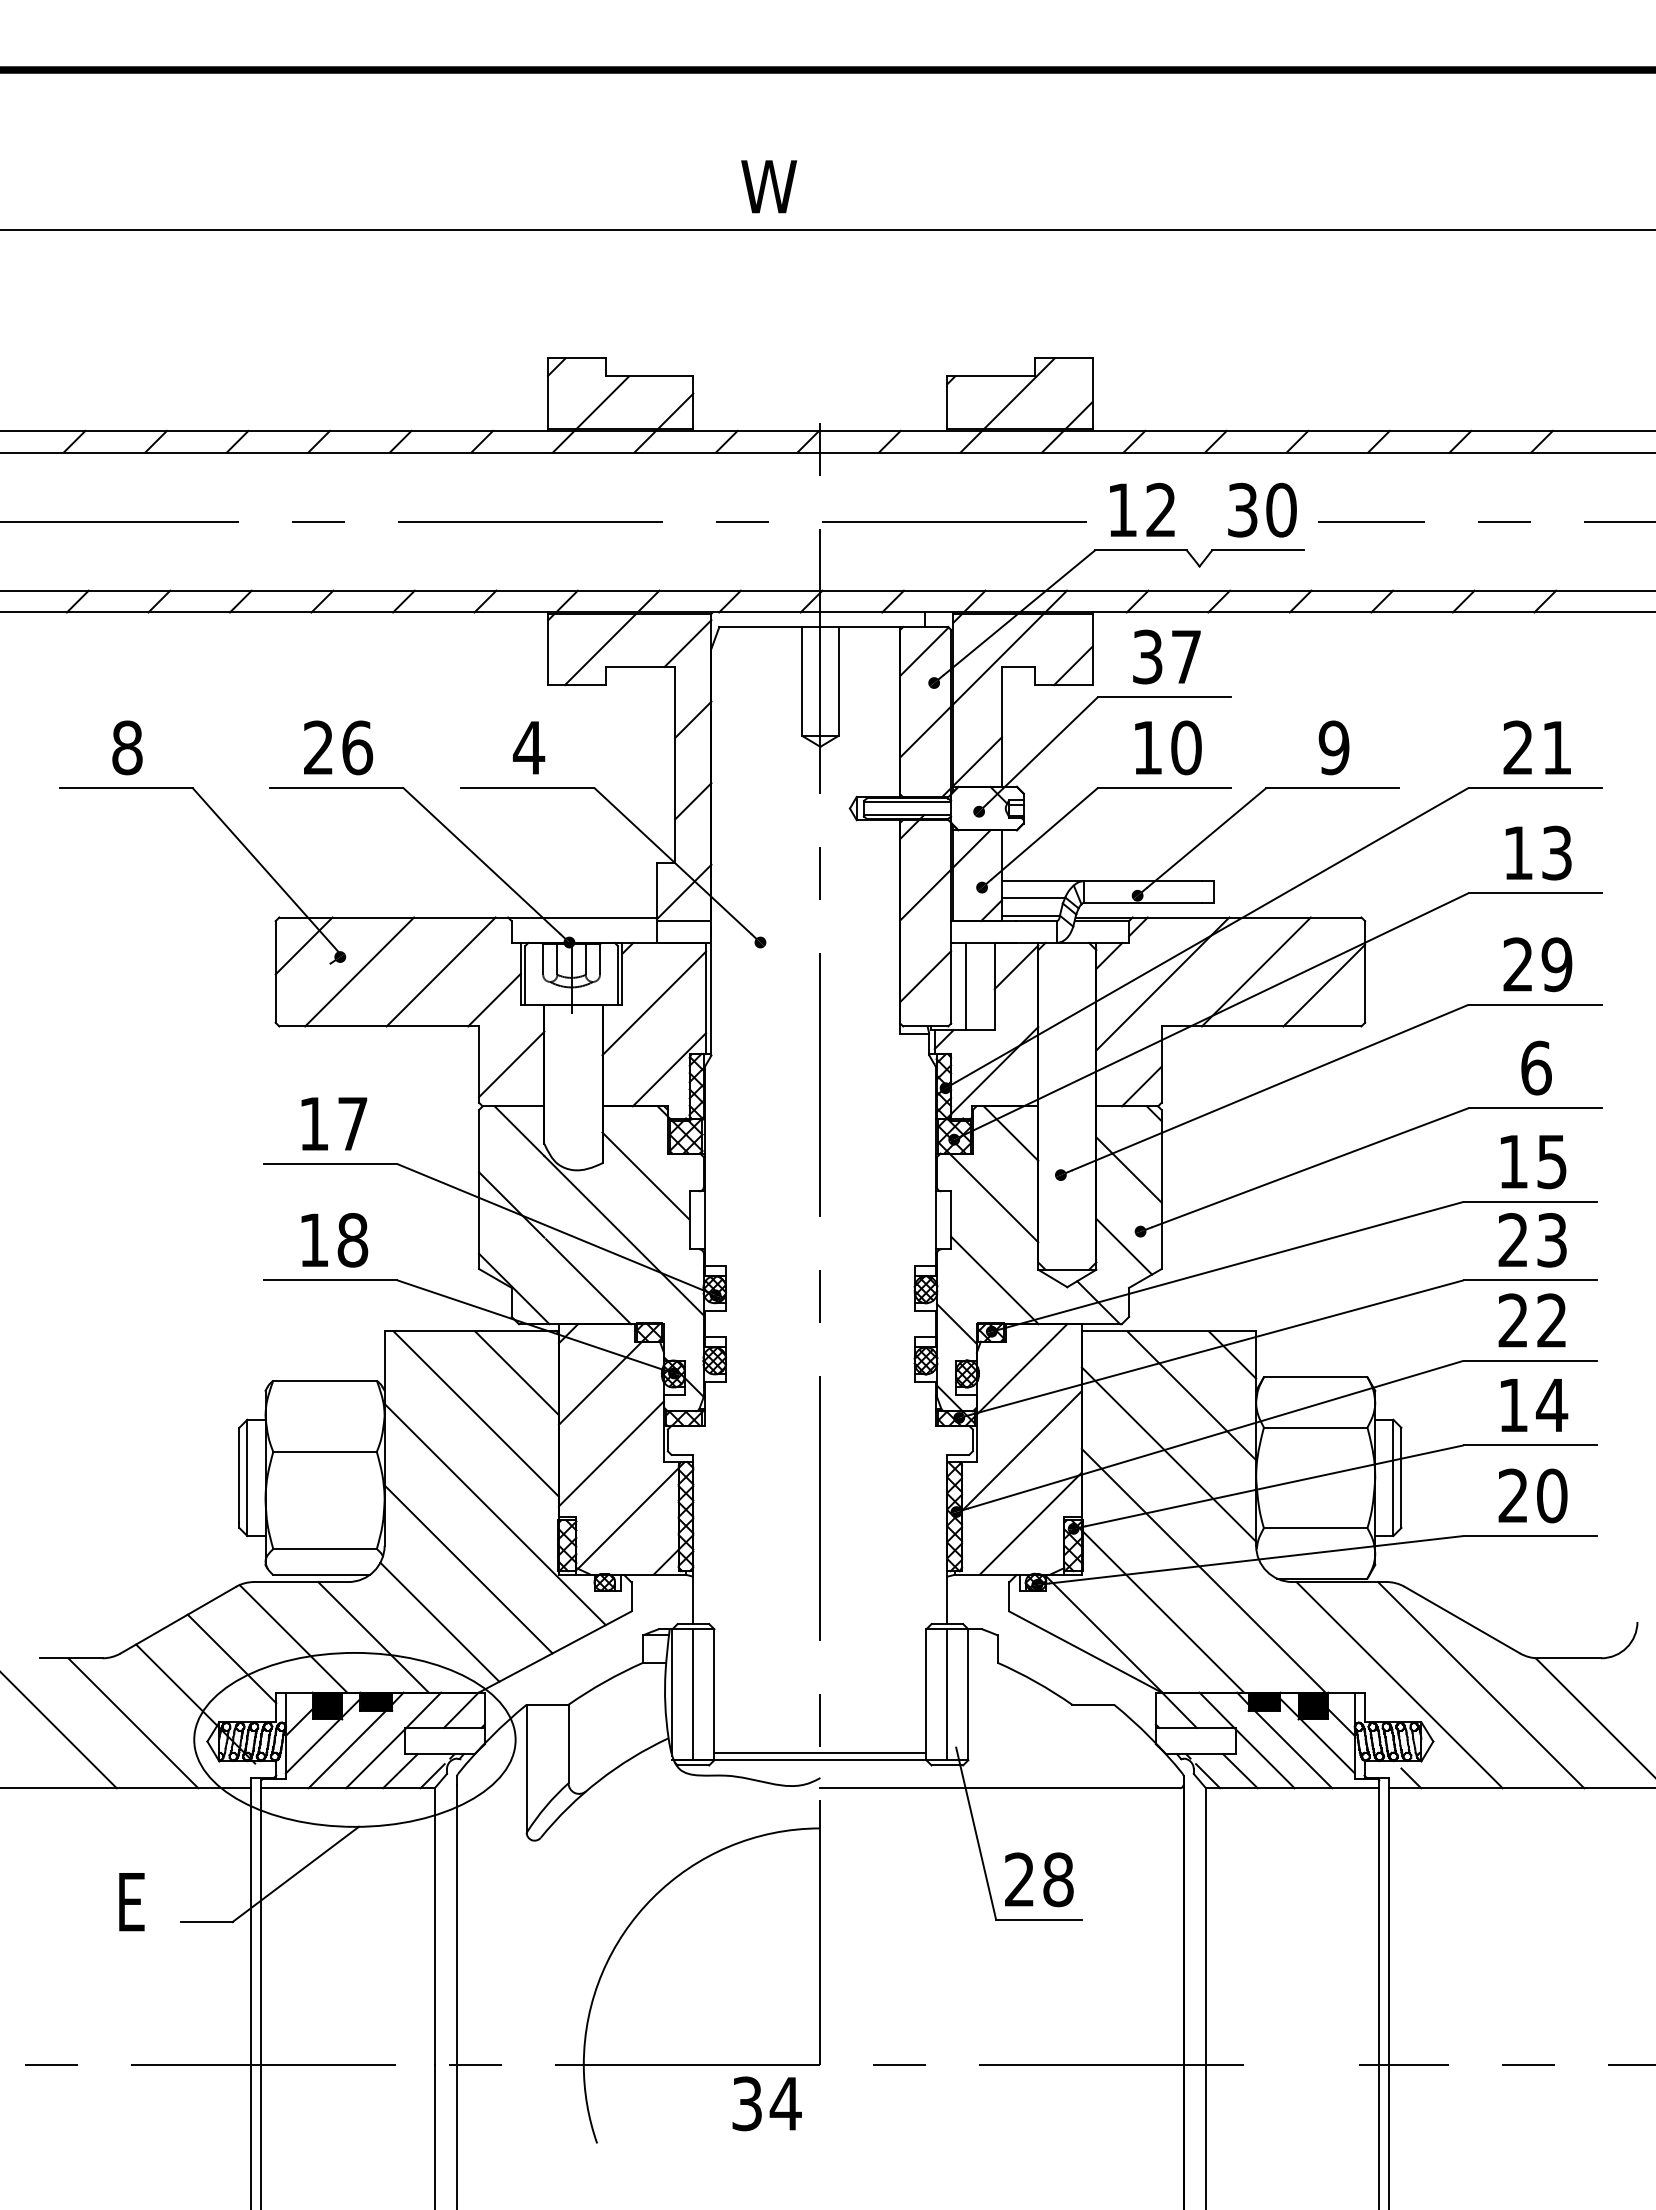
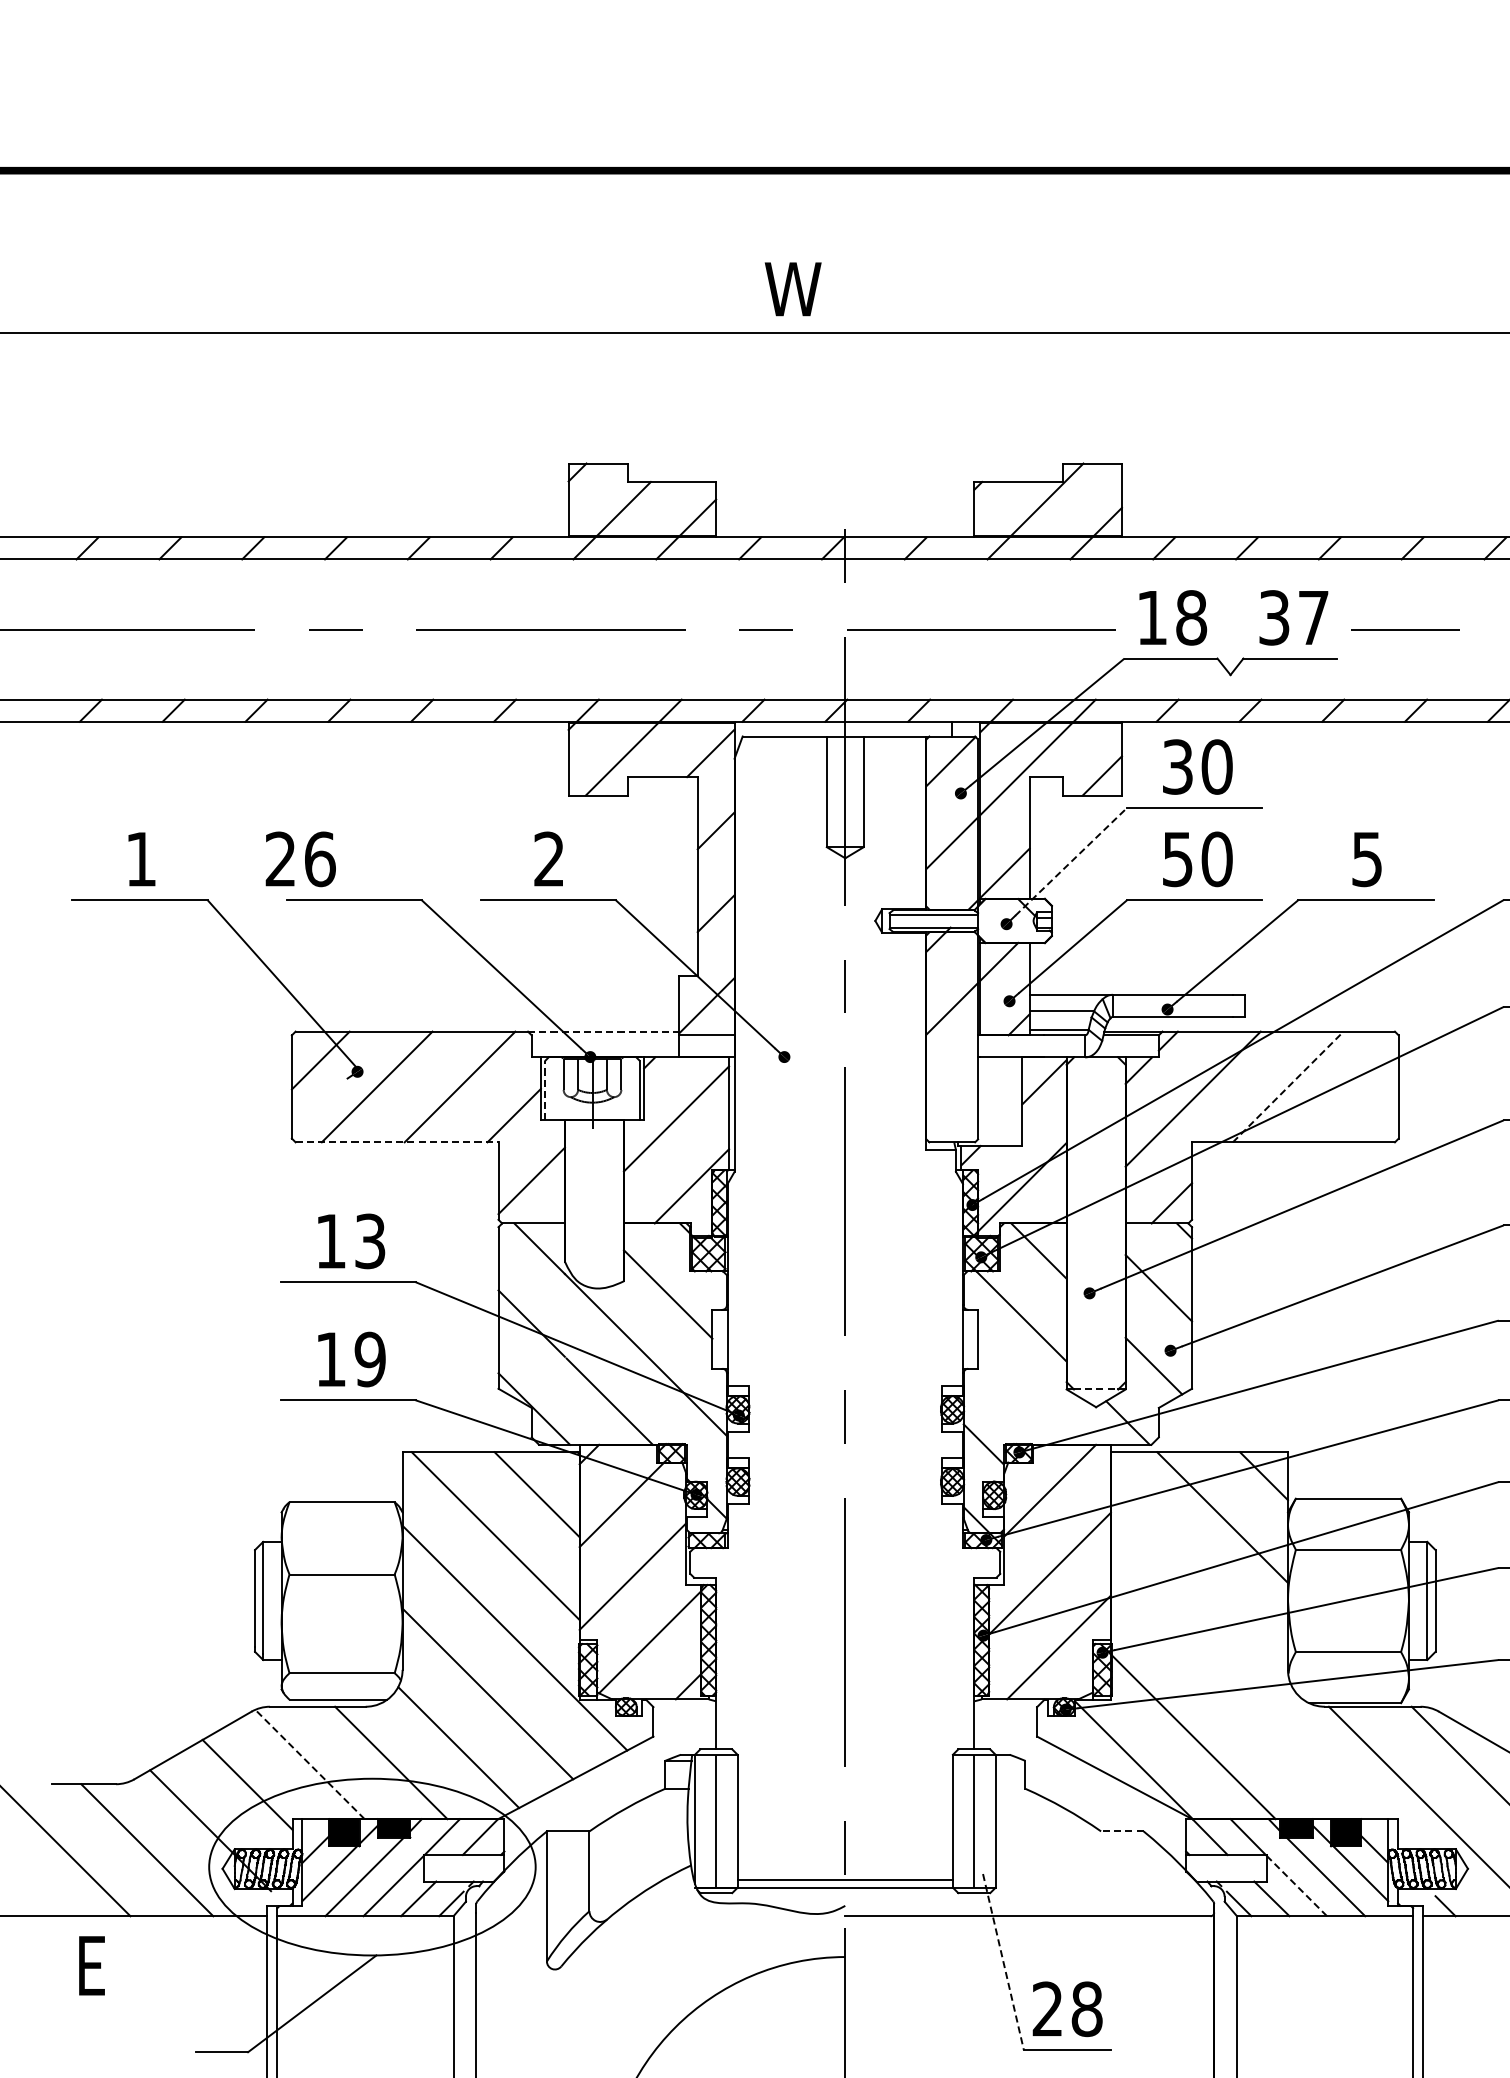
text: (1161, 509) -> (1191, 617), 12 -> 18
text: (1281, 509) -> (1313, 617), 30 -> 37
text: (1186, 656) -> (1217, 766), 37 -> 30
text: (127, 747) -> (141, 858), 8 -> 1
text: (338, 747) -> (300, 858), moved
text: (528, 747) -> (548, 858), 4 -> 2
text: (1333, 747) -> (1366, 858), 9 -> 5
text: (1147, 748) -> (1177, 859), 10 -> 50
line: (1042, 750) -> (1070, 861), solid -> dashed
line: (583, 917) -> (604, 1031), solid -> dashed
line: (1256, 971) -> (1288, 1086), solid -> dashed
line: (525, 974) -> (545, 1089), solid -> dashed
line: (925, 976) -> (952, 1091), removed
line: (1324, 985) -> (1357, 1100), removed
line: (965, 986) -> (992, 1101), removed
line: (379, 1026) -> (397, 1142), solid -> dashed
text: (352, 1123) -> (369, 1240), 17 -> 13
text: (352, 1240) -> (369, 1359), 18 -> 19
line: (1067, 1269) -> (1096, 1389), solid -> dashed
line: (994, 1280) -> (1022, 1400), removed
line: (1168, 1454) -> (1198, 1577), removed
line: (1203, 1570) -> (1234, 1695), removed
line: (293, 1638) -> (310, 1764), solid -> dashed
line: (1093, 1704) -> (1122, 1831), solid -> dashed
line: (1265, 1758) -> (1297, 1886), solid -> dashed
line: (976, 1833) -> (1003, 1962), solid -> dashed
text: (131, 1902) -> (91, 1966), moved

